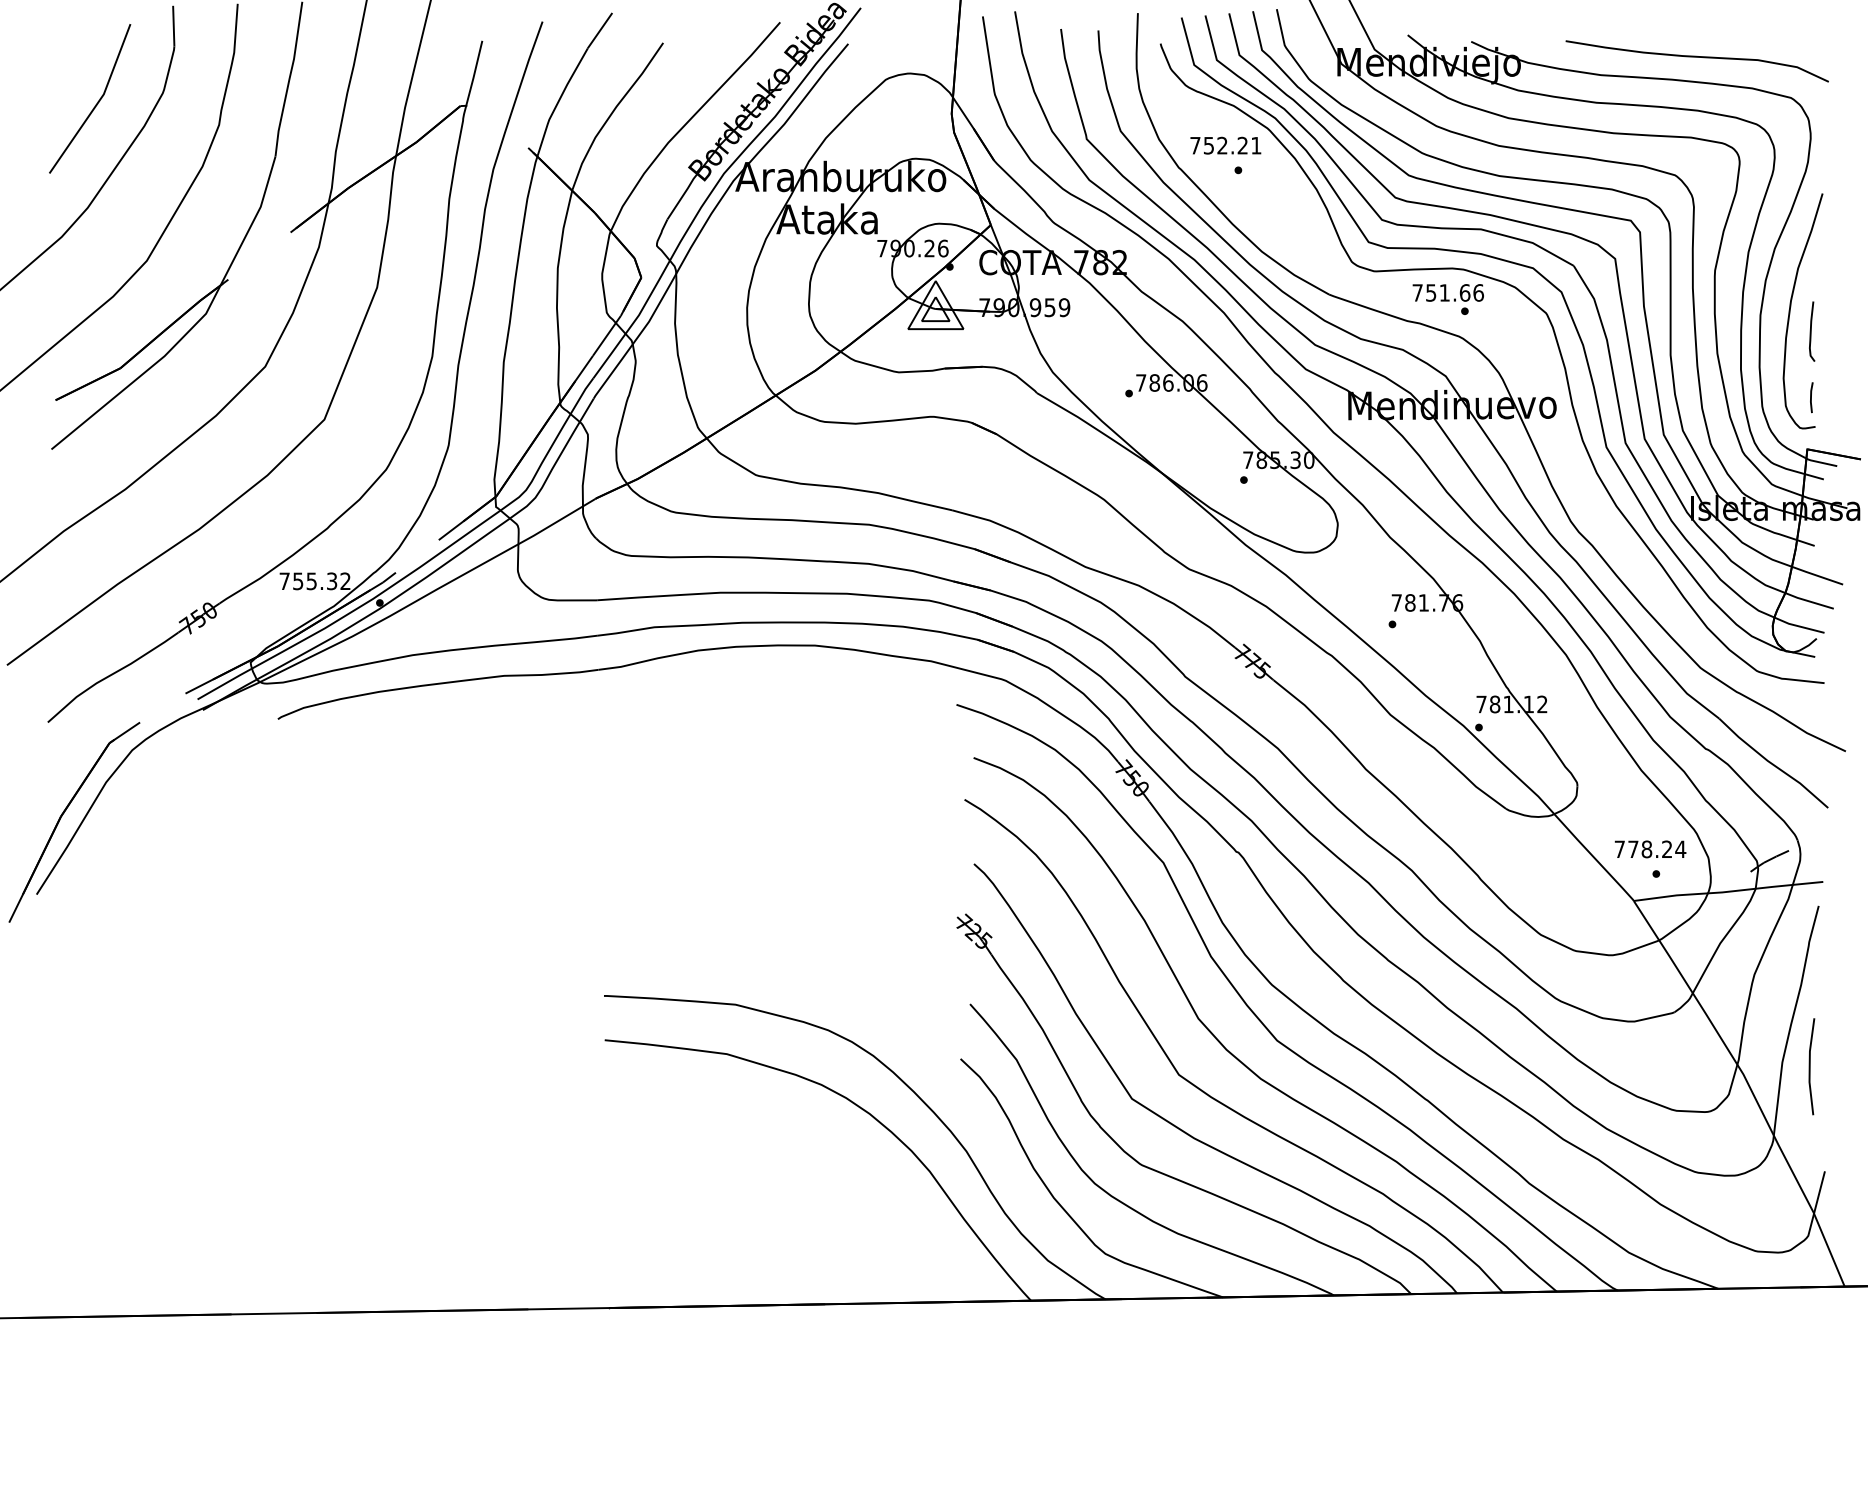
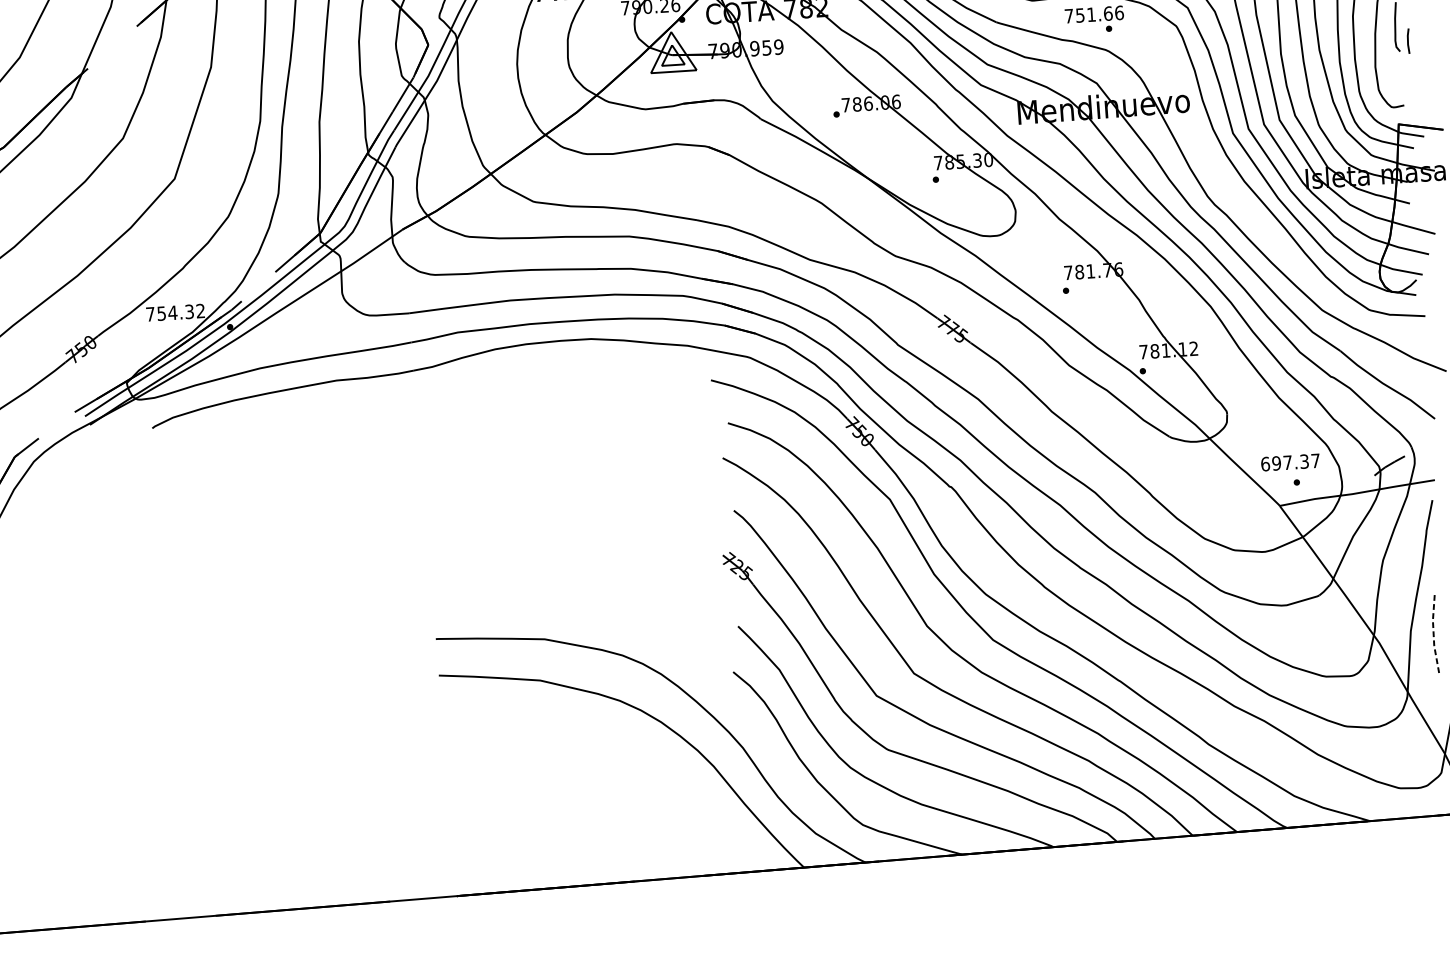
line: (1811, 397) -> (1408, 41), moved
text: (311, 581) -> (172, 313), 755.32 -> 754.32
text: (1650, 849) -> (1290, 462), 778.24 -> 697.37
line: (1809, 1066) -> (1433, 633), solid -> dashed

